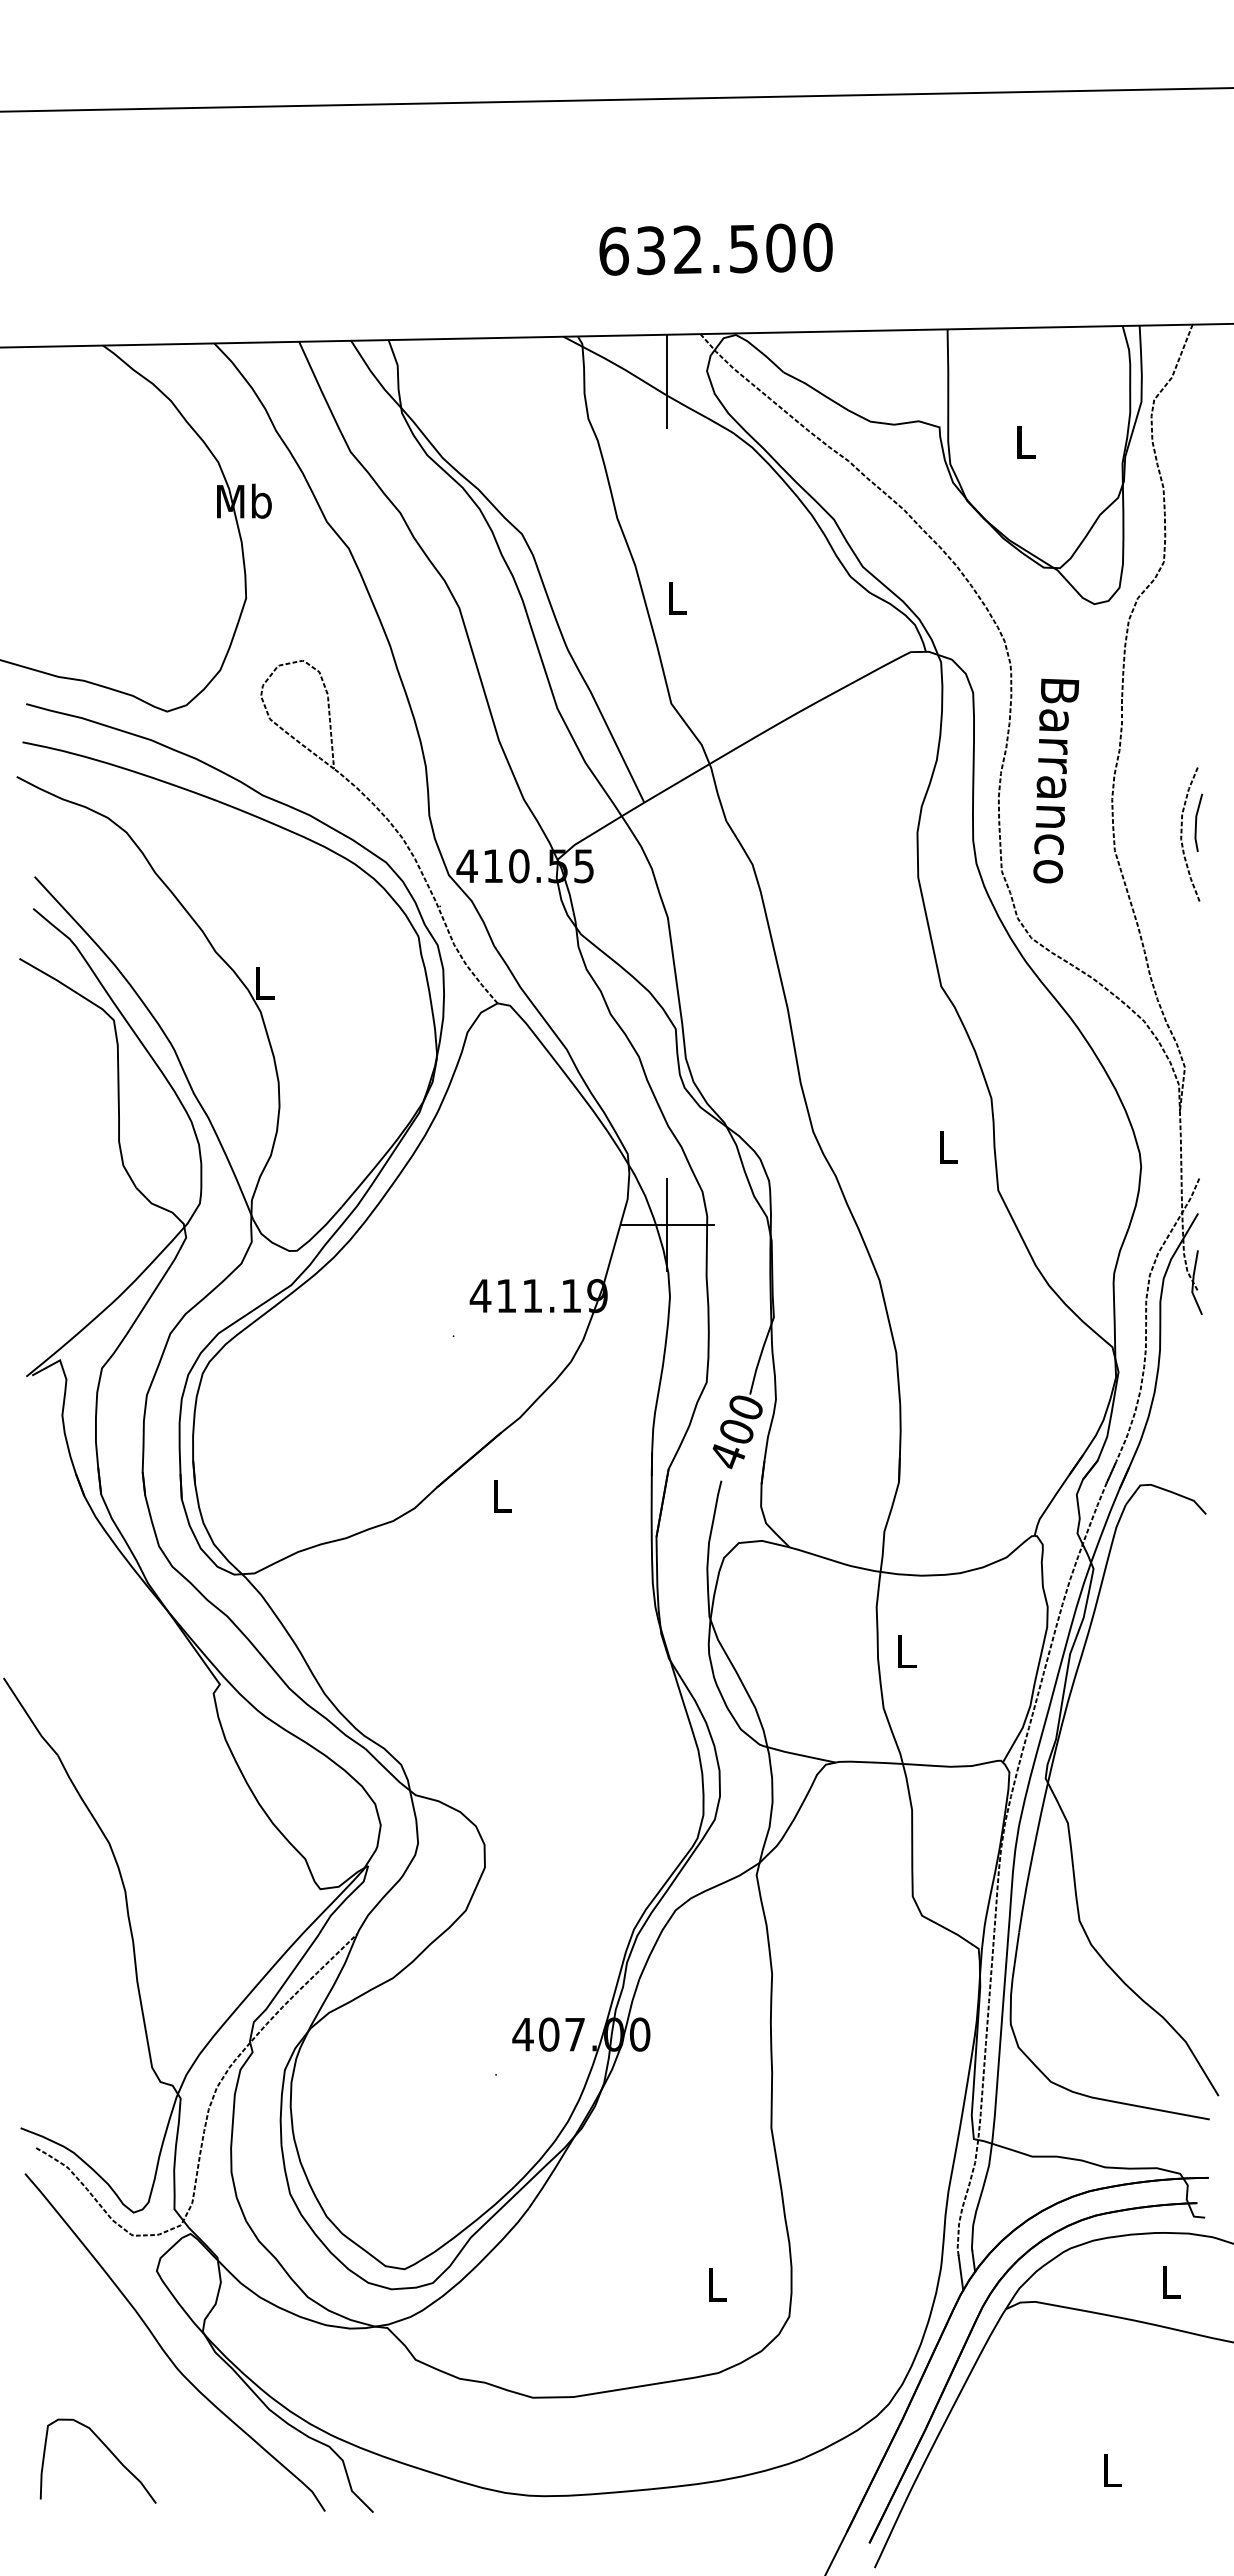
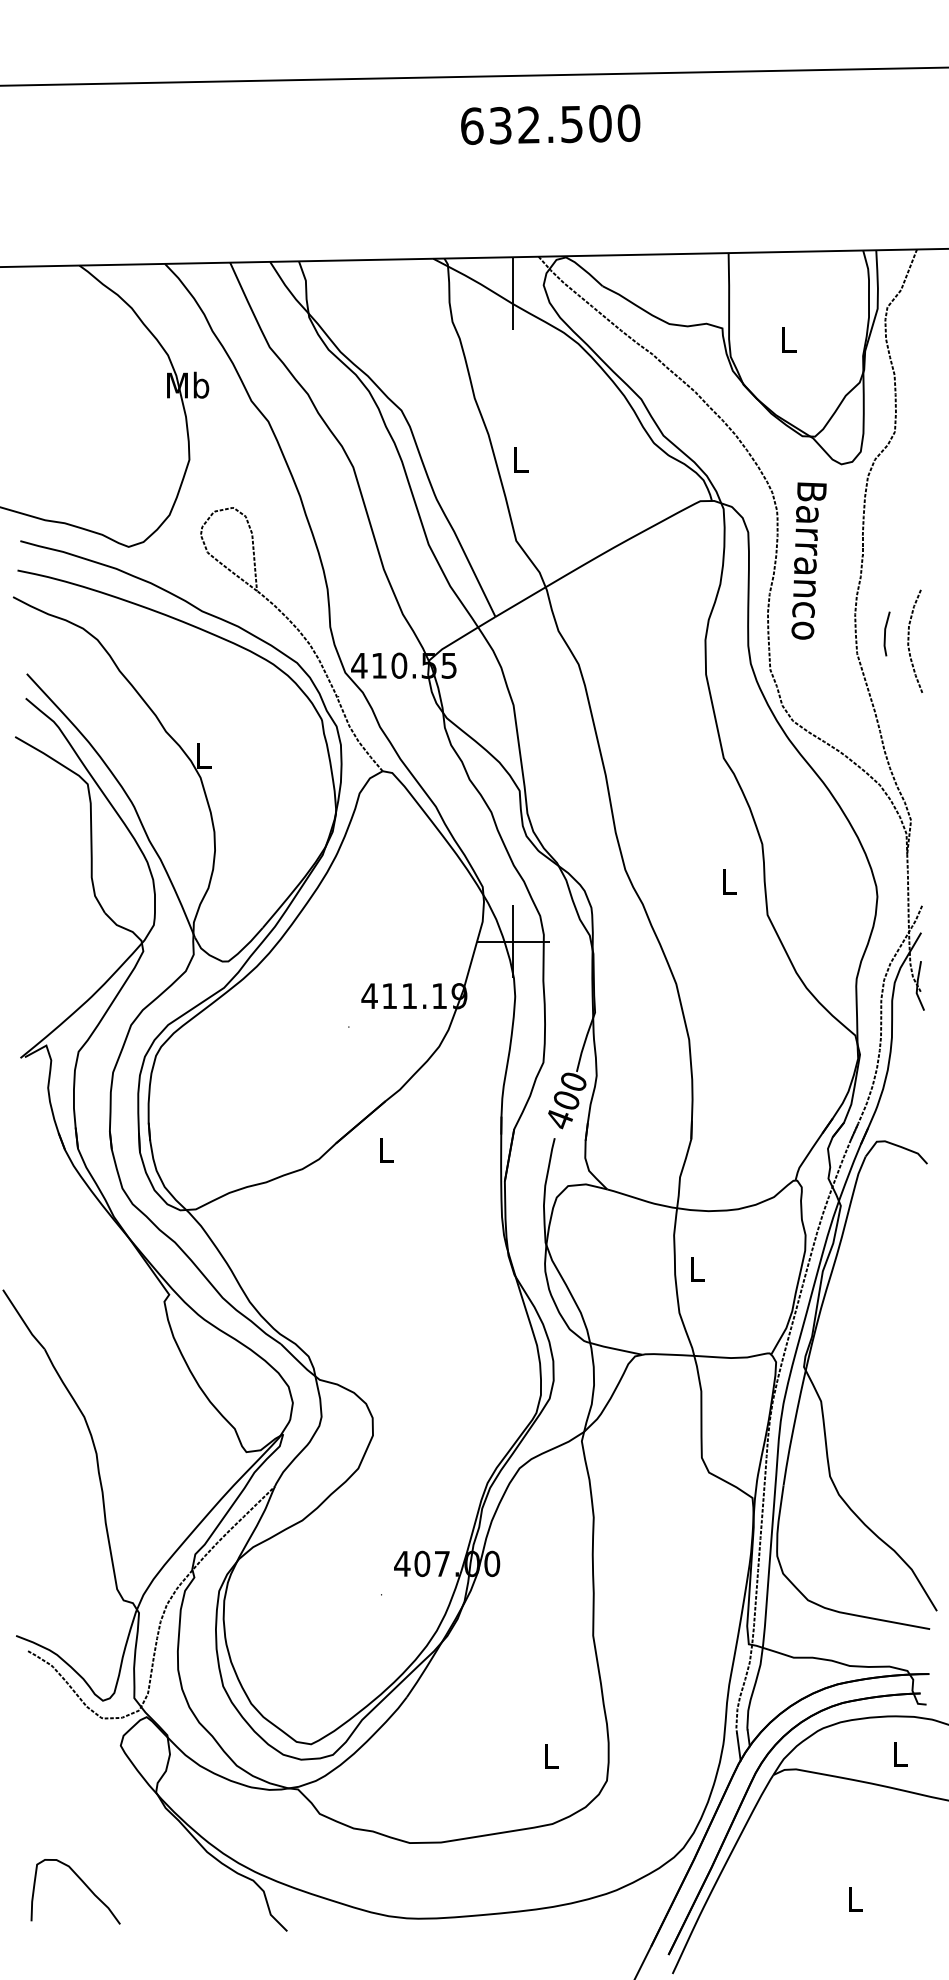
text: (715, 249) -> (550, 124), moved
text: (1056, 780) -> (809, 560), moved
line: (1196, 822) -> (885, 633), moved
curve: (163, 2348) -> (125, 1805), removed

